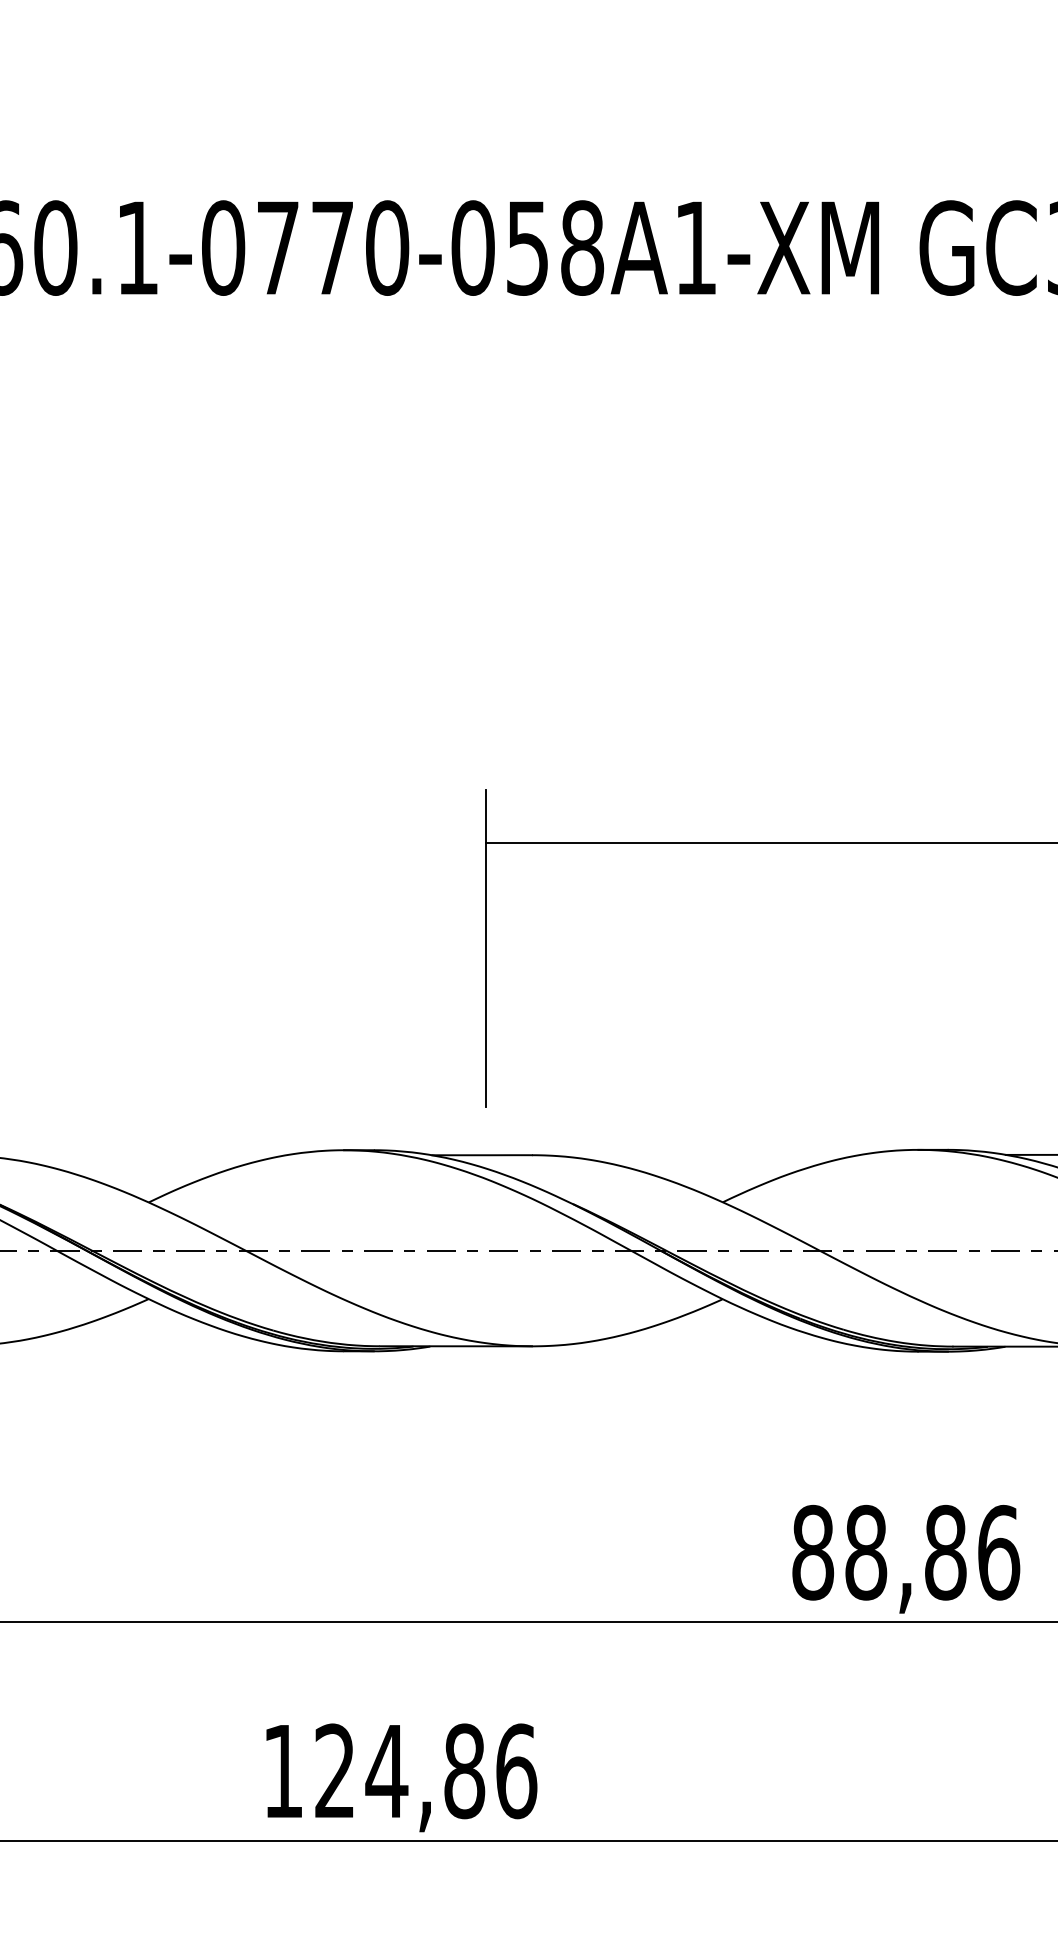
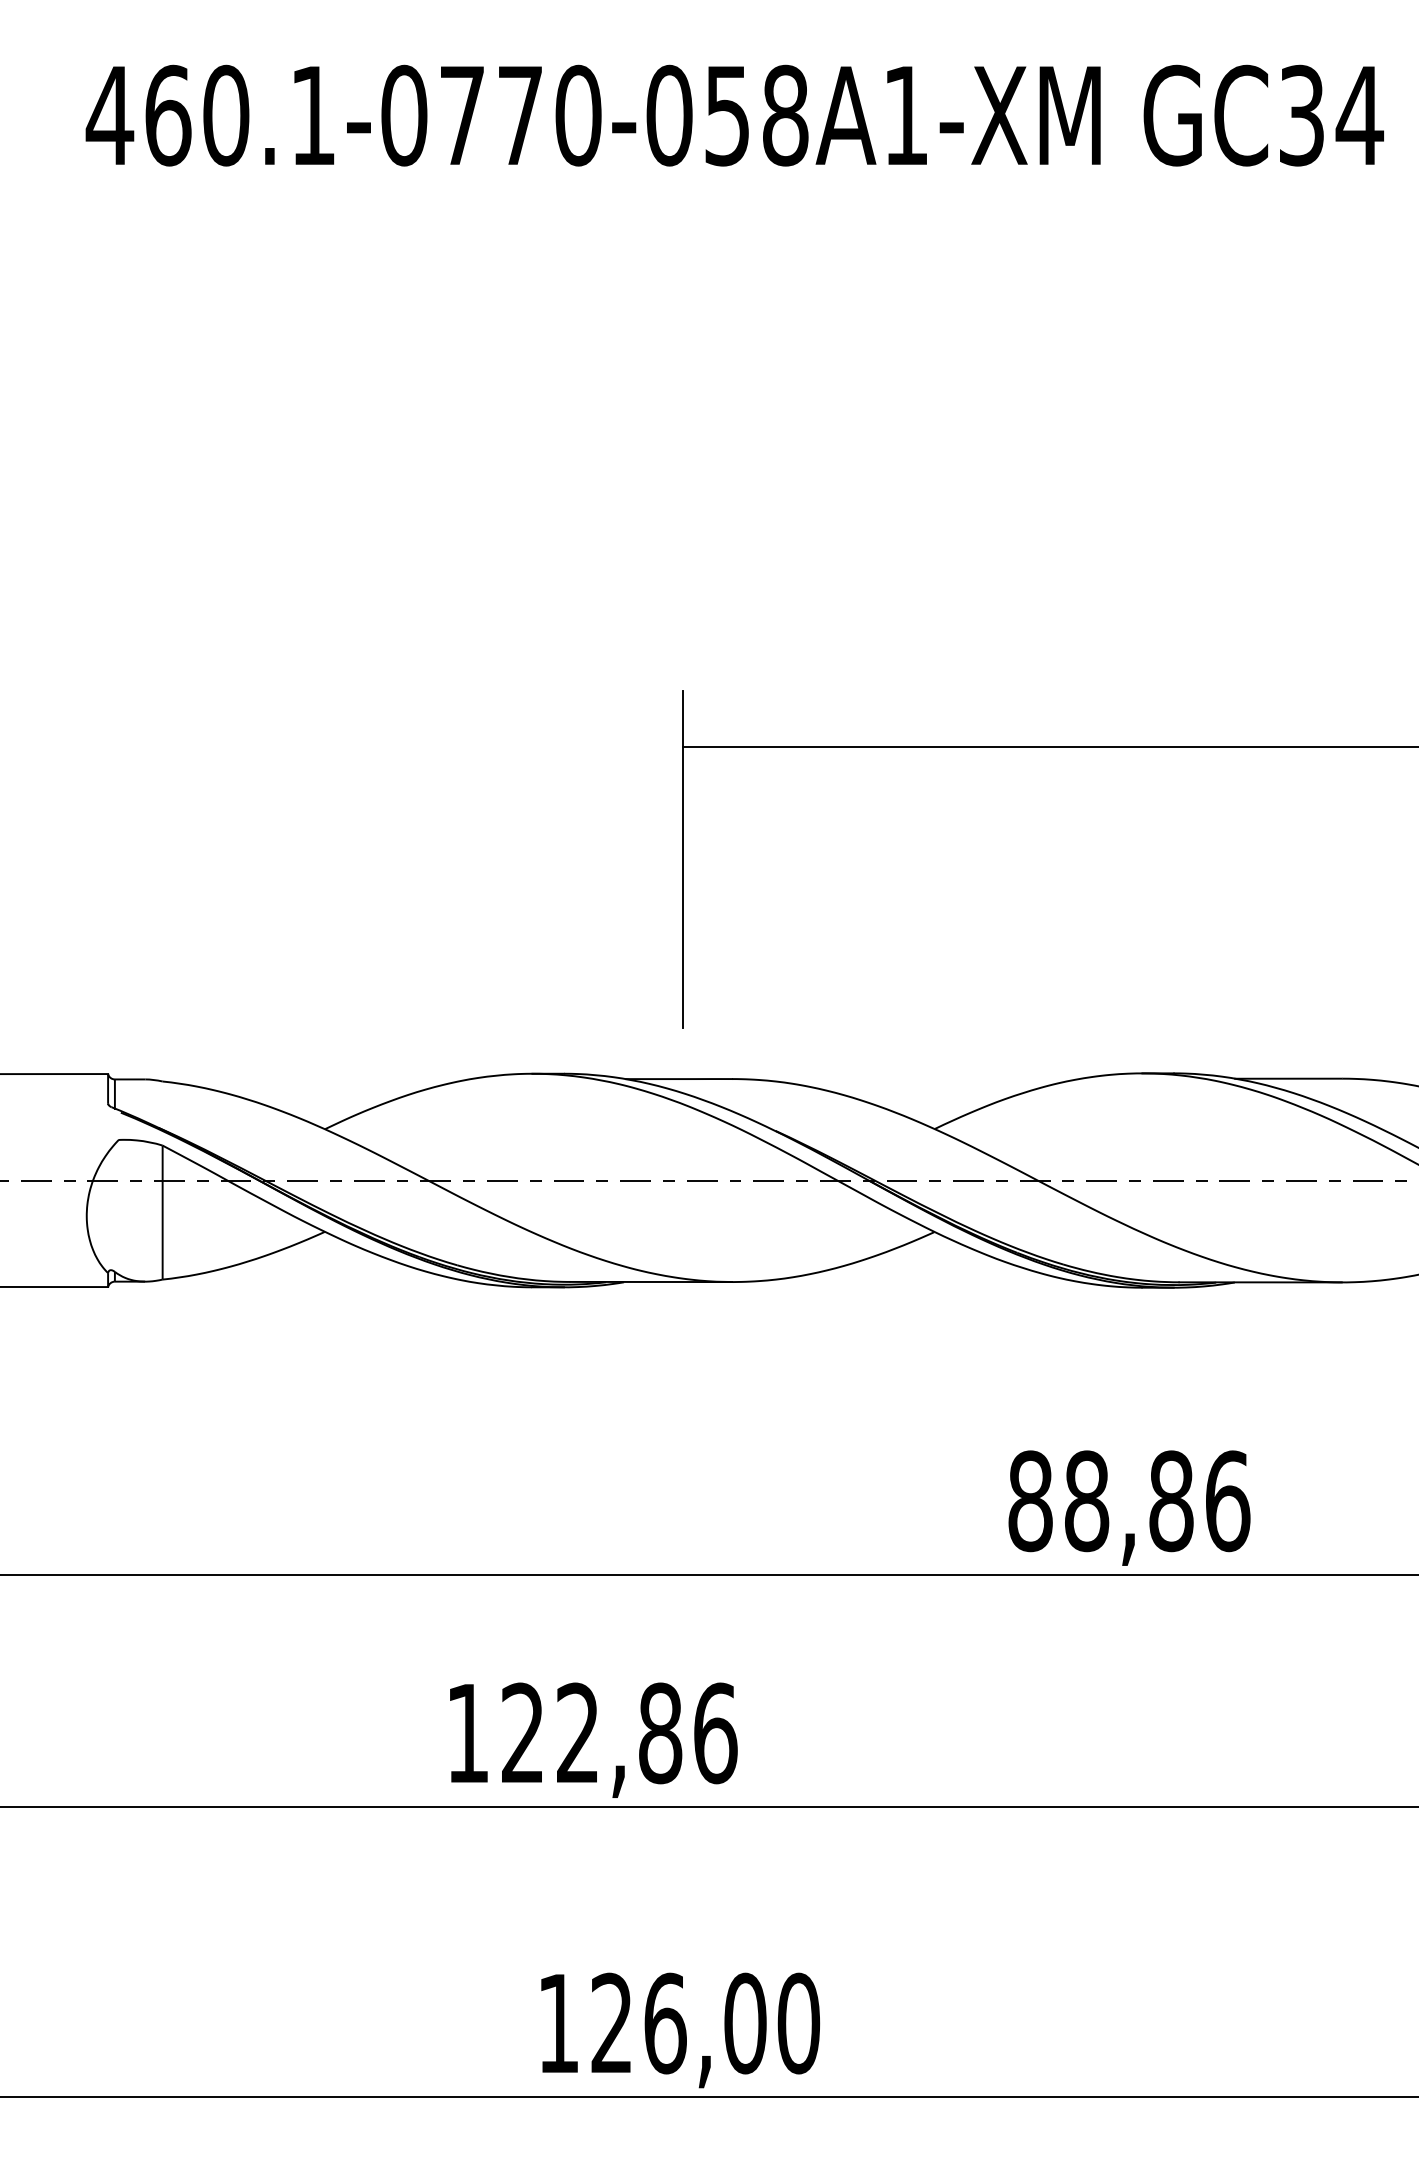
text: (386, 1770) -> (577, 1732), 124,86 -> 122,86

